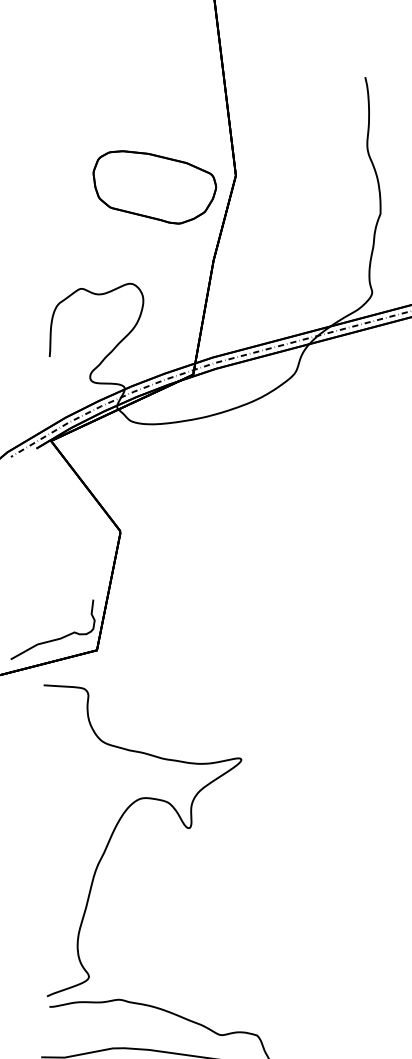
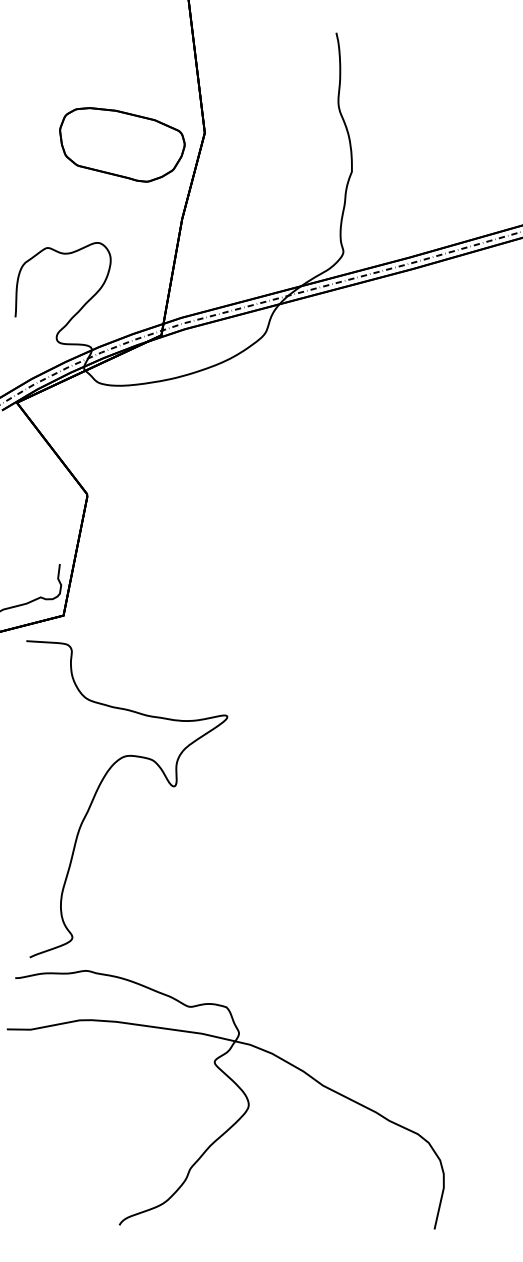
curve: (117, 826) -> (101, 784), moved

